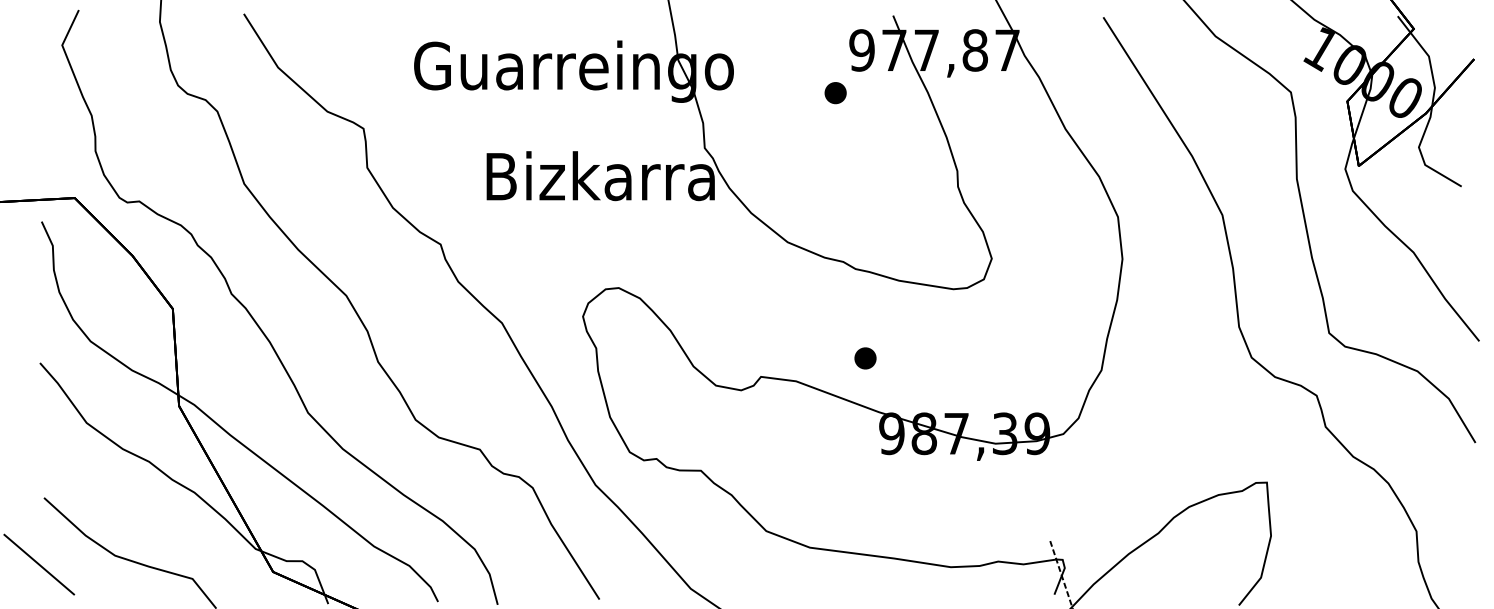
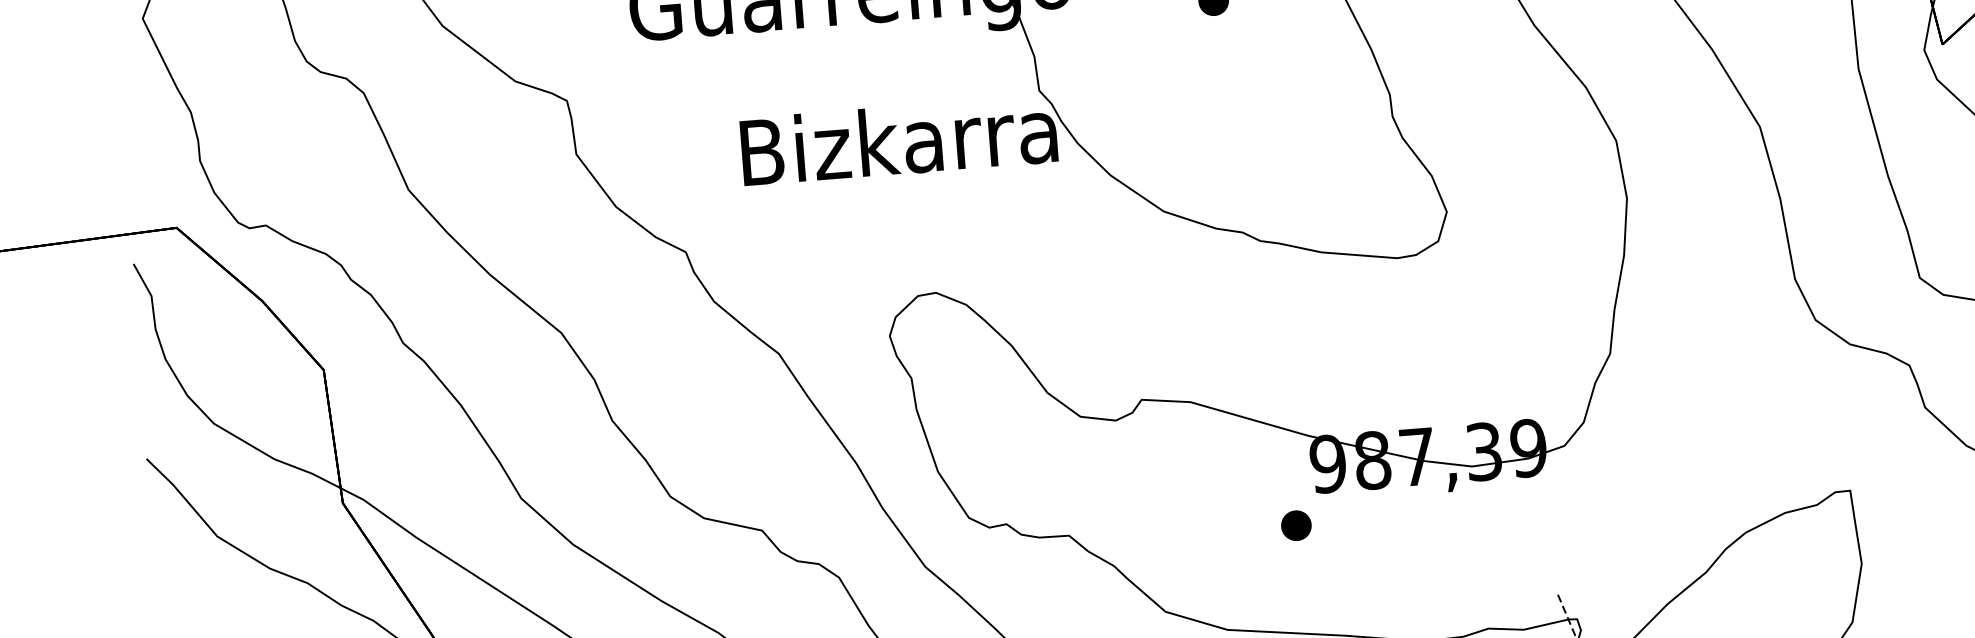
part: (865, 358) -> (1296, 525), moved

